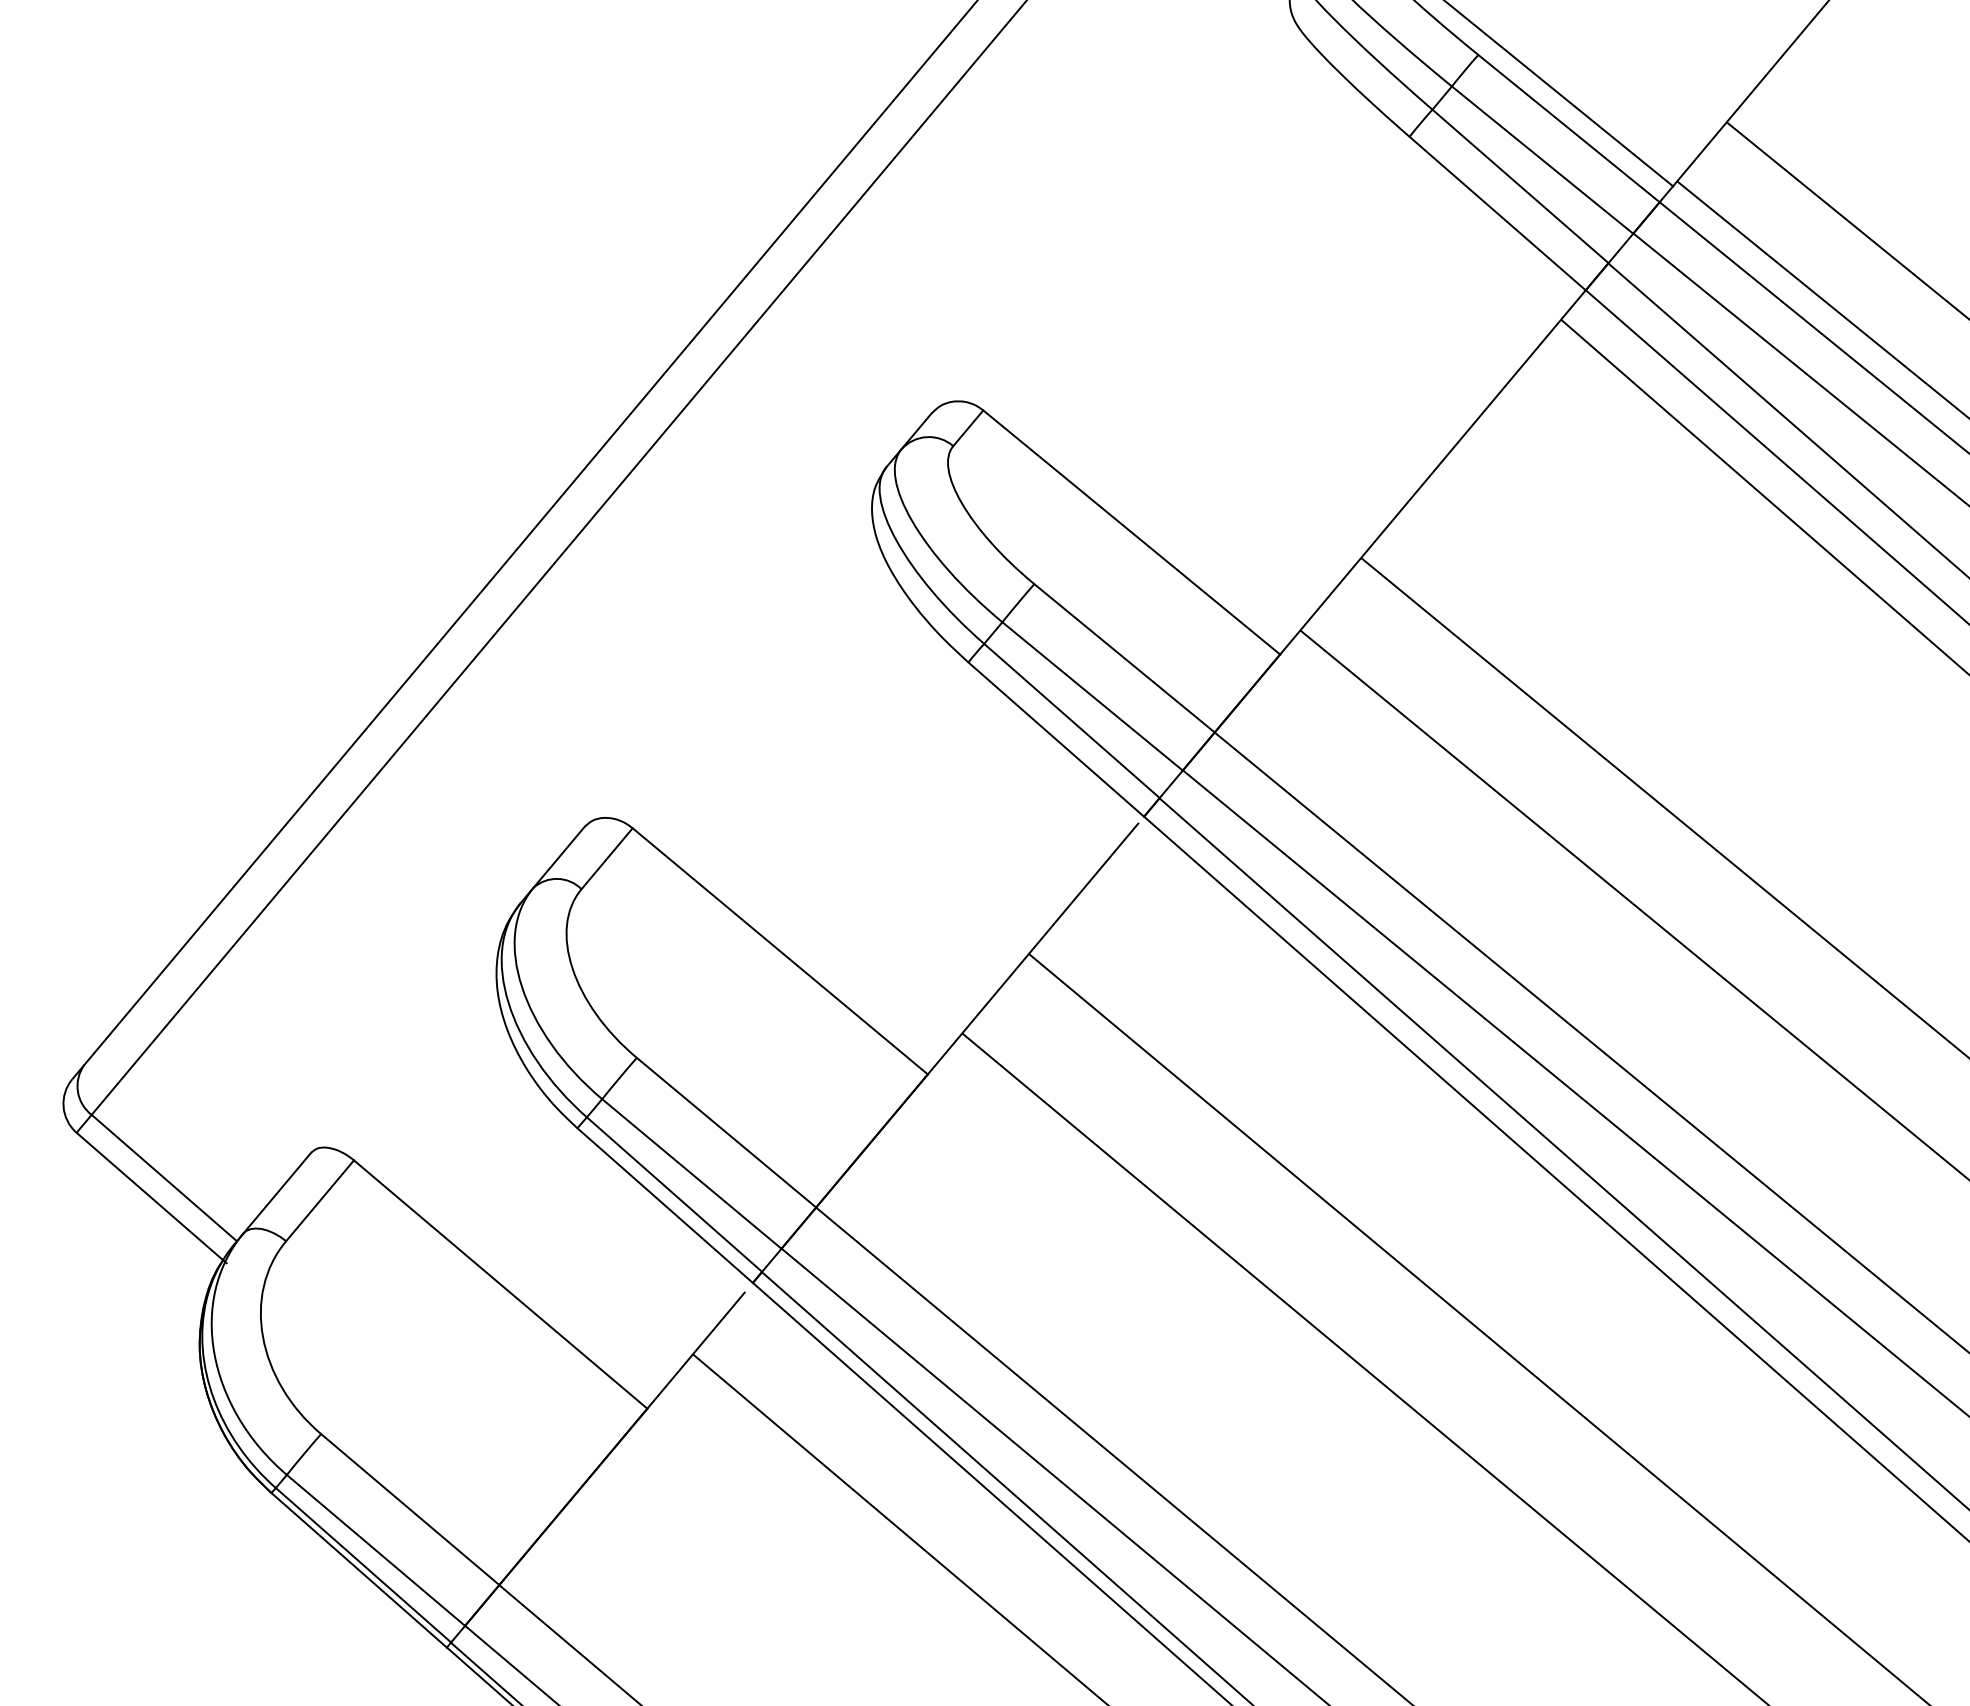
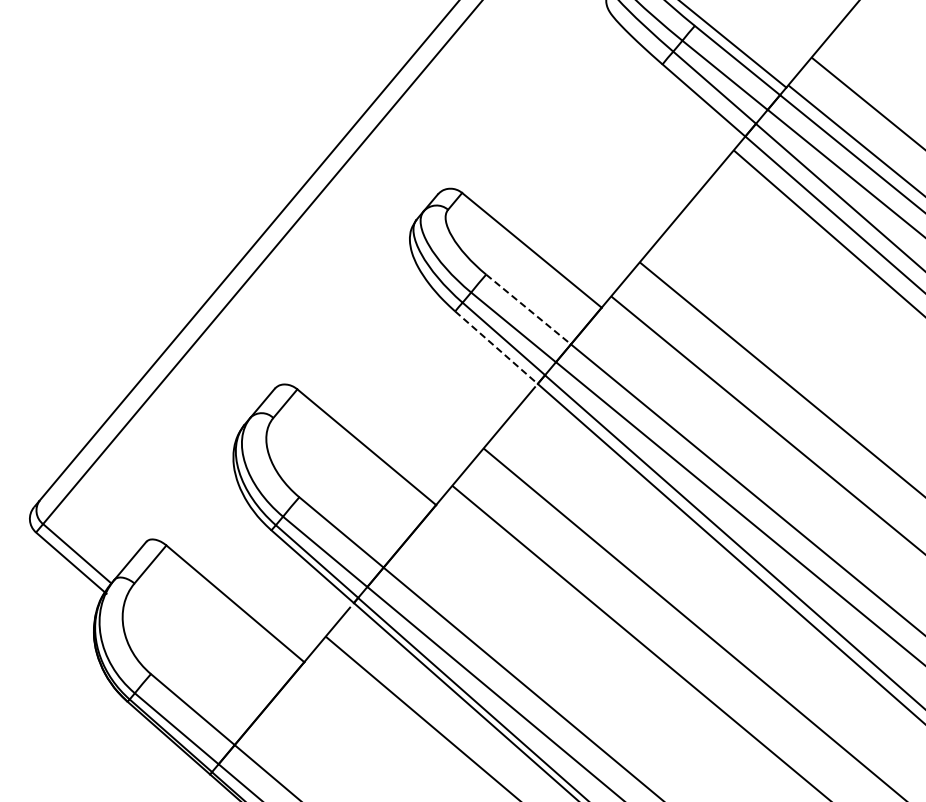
line: (1124, 658) -> (528, 309), solid -> dashed
line: (1056, 739) -> (496, 347), solid -> dashed

